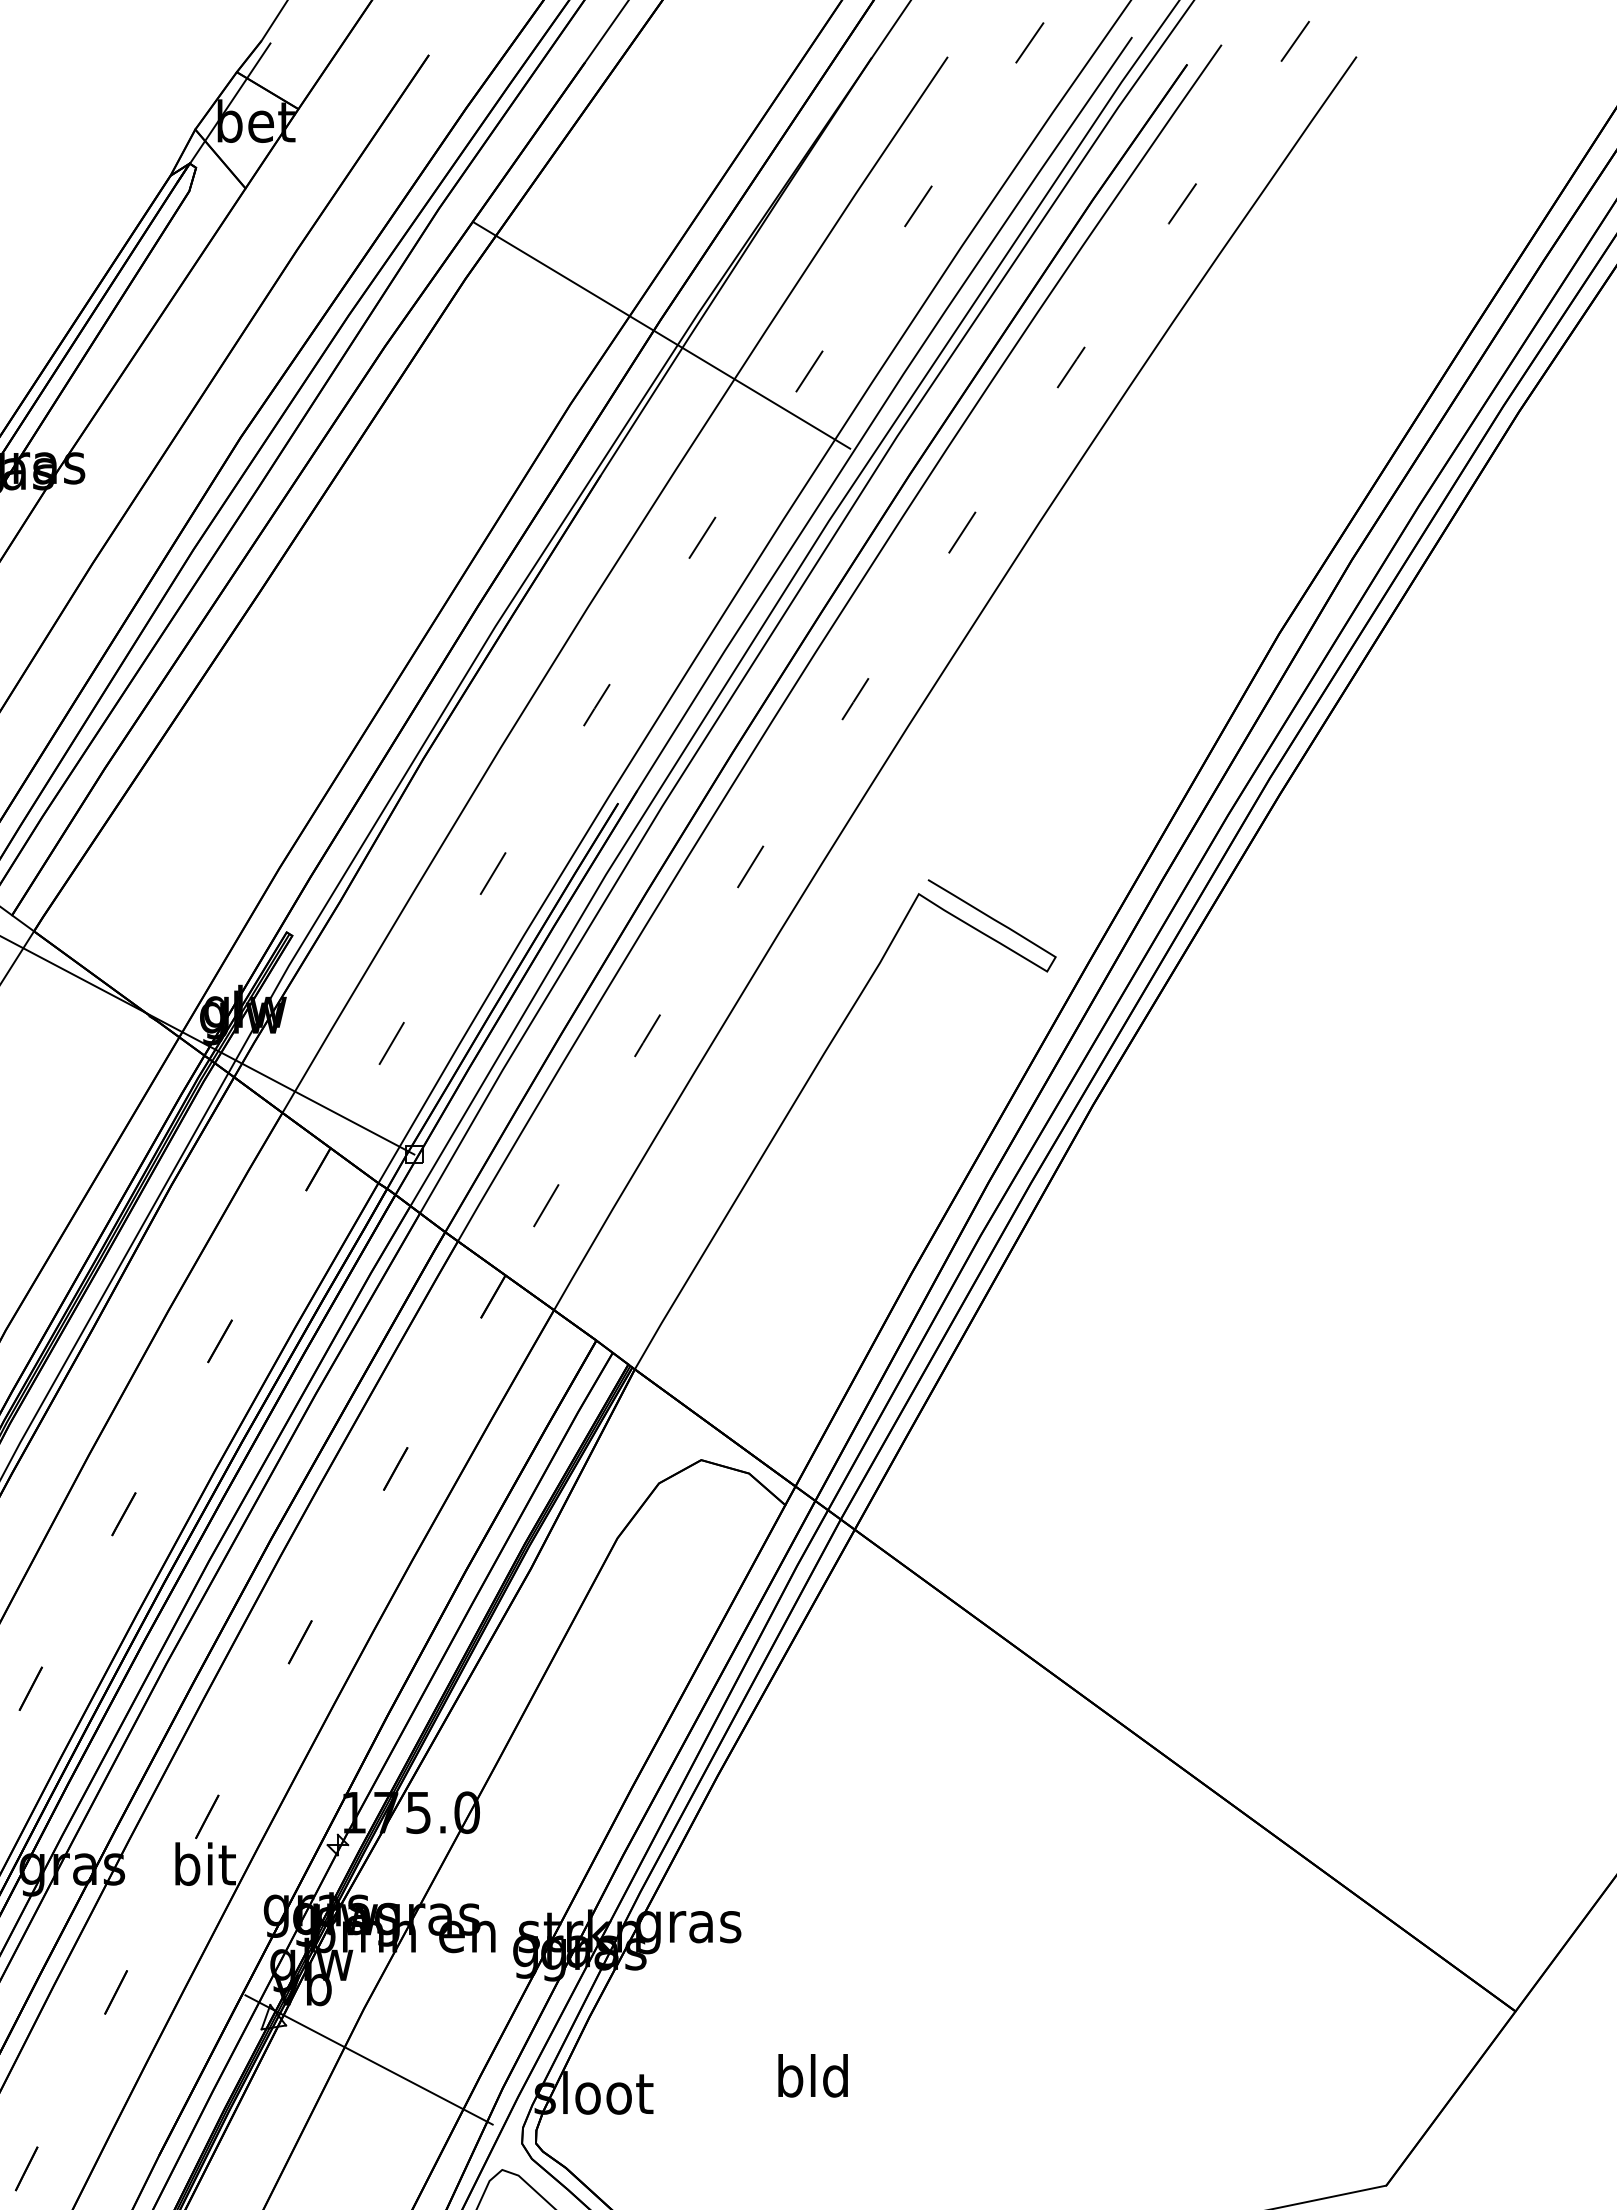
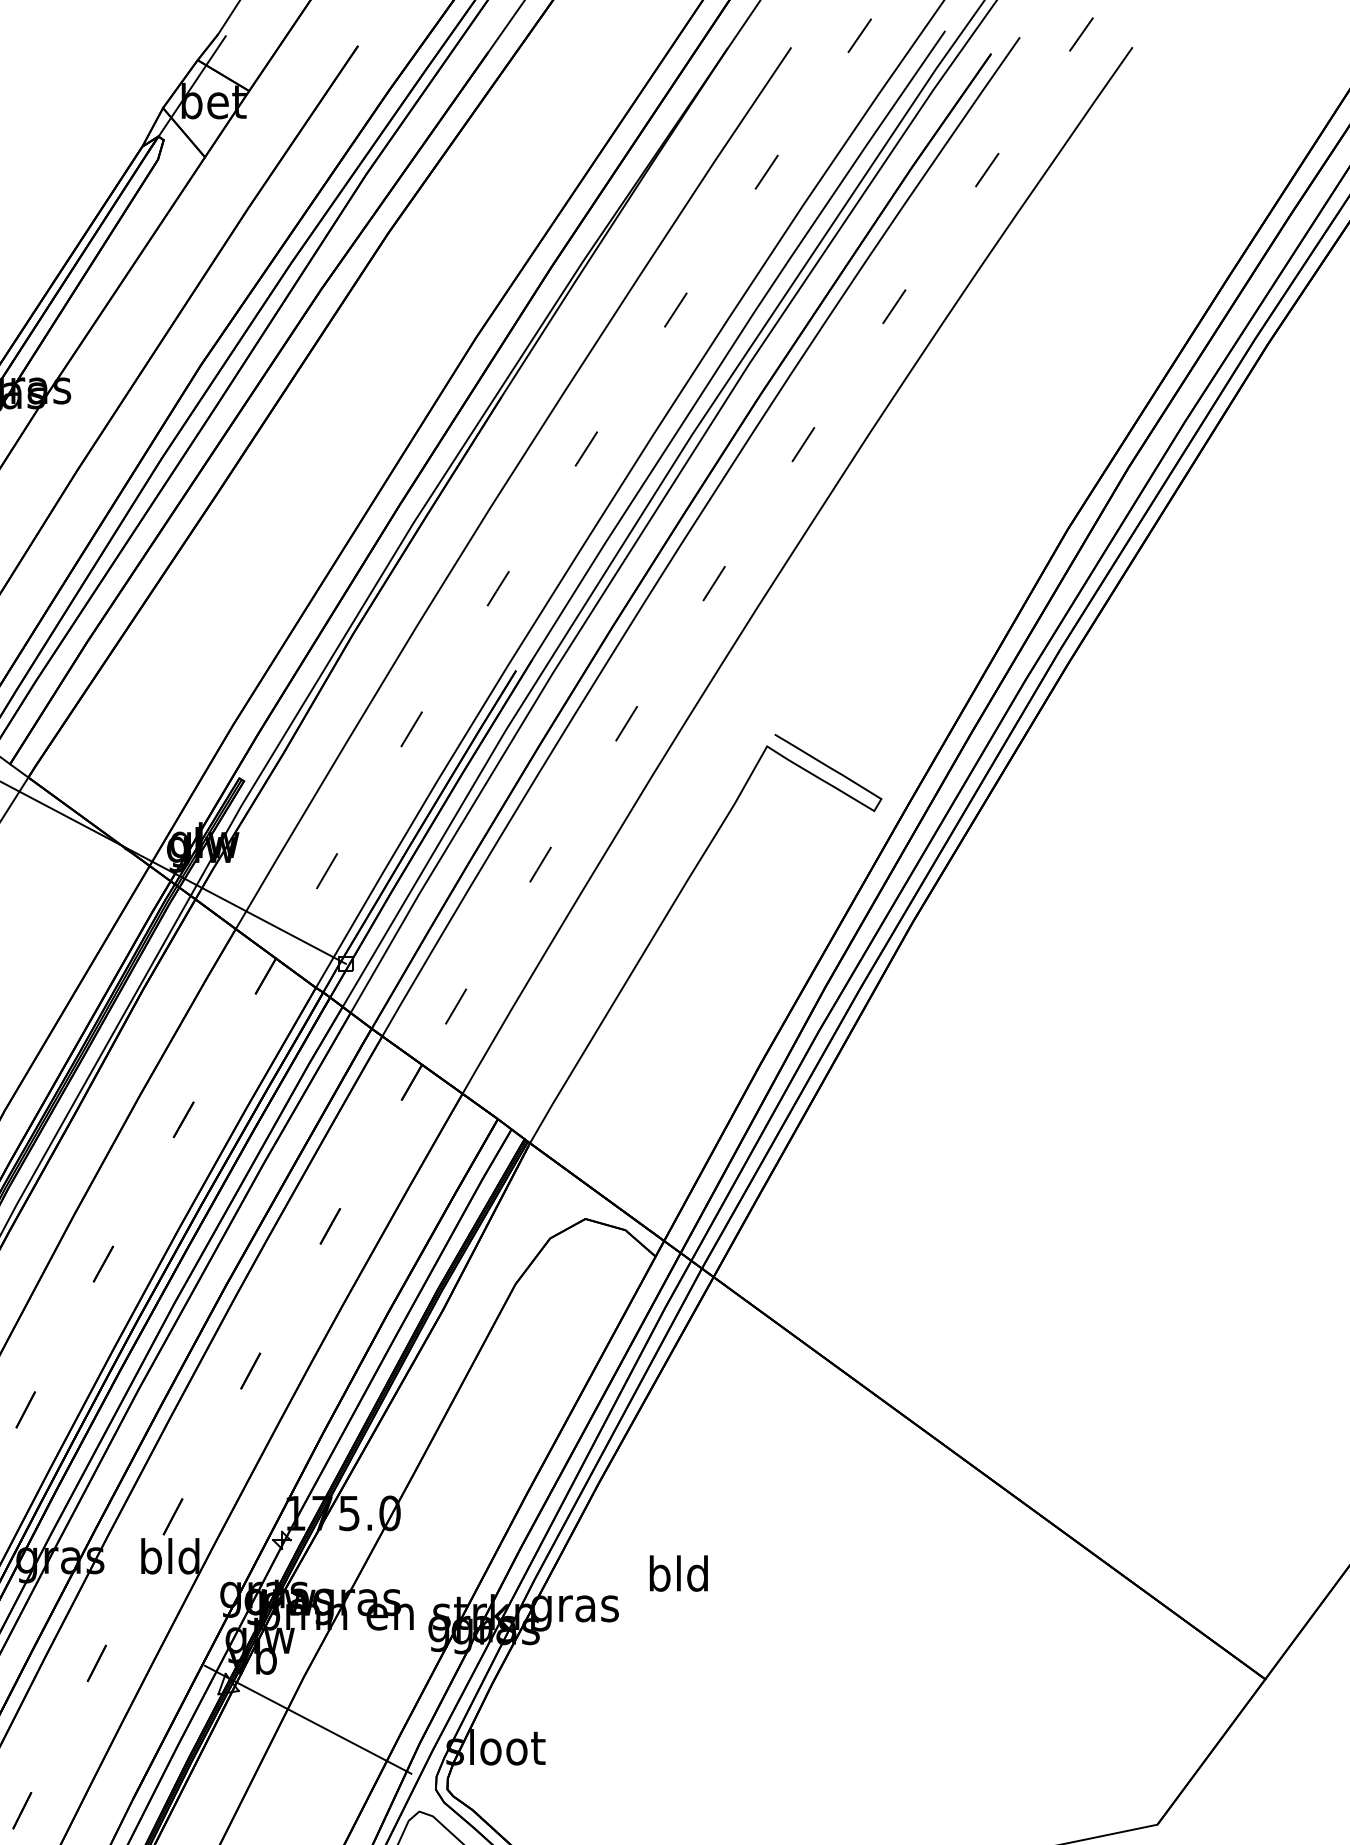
line: (661, 334) -> (552, 279), removed
text: (203, 1863) -> (169, 1555), bit -> bld
text: (812, 2075) -> (678, 1573), moved

